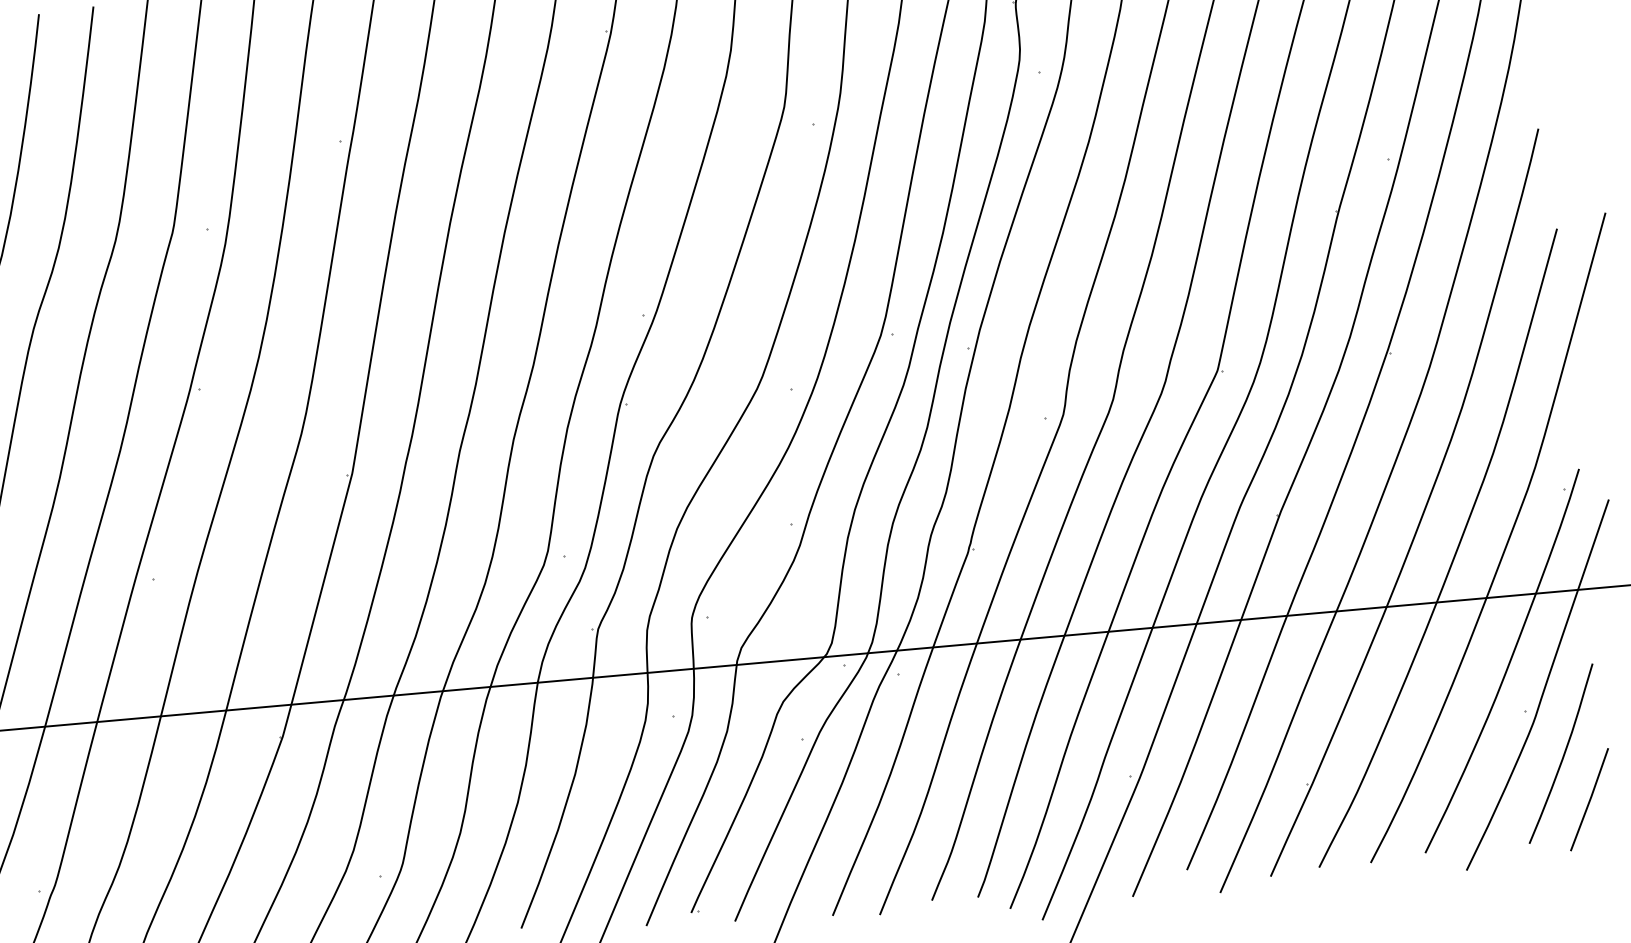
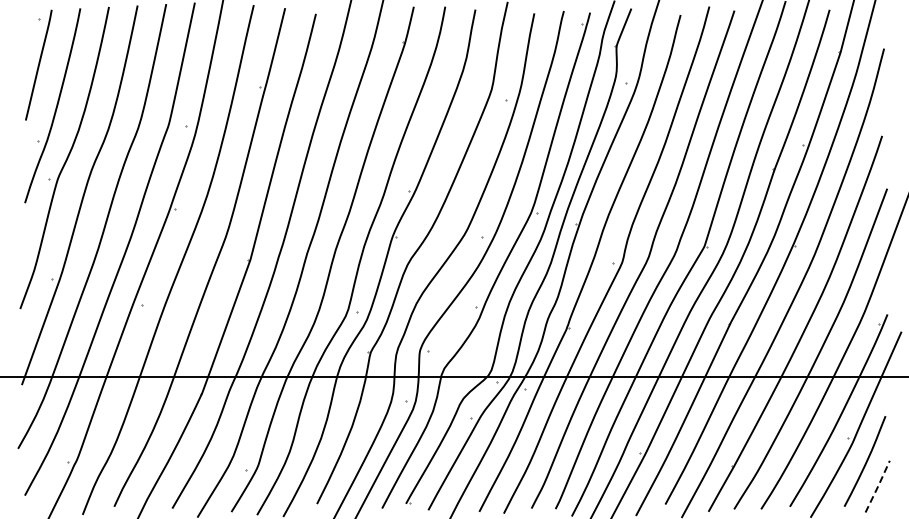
line: (1590, 797) -> (878, 485), solid -> dashed

